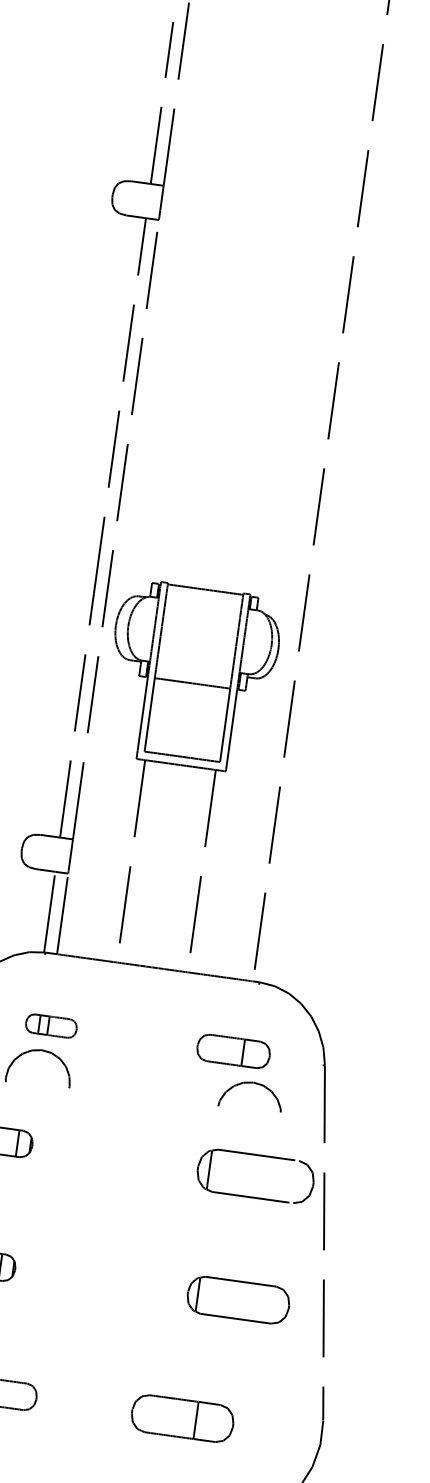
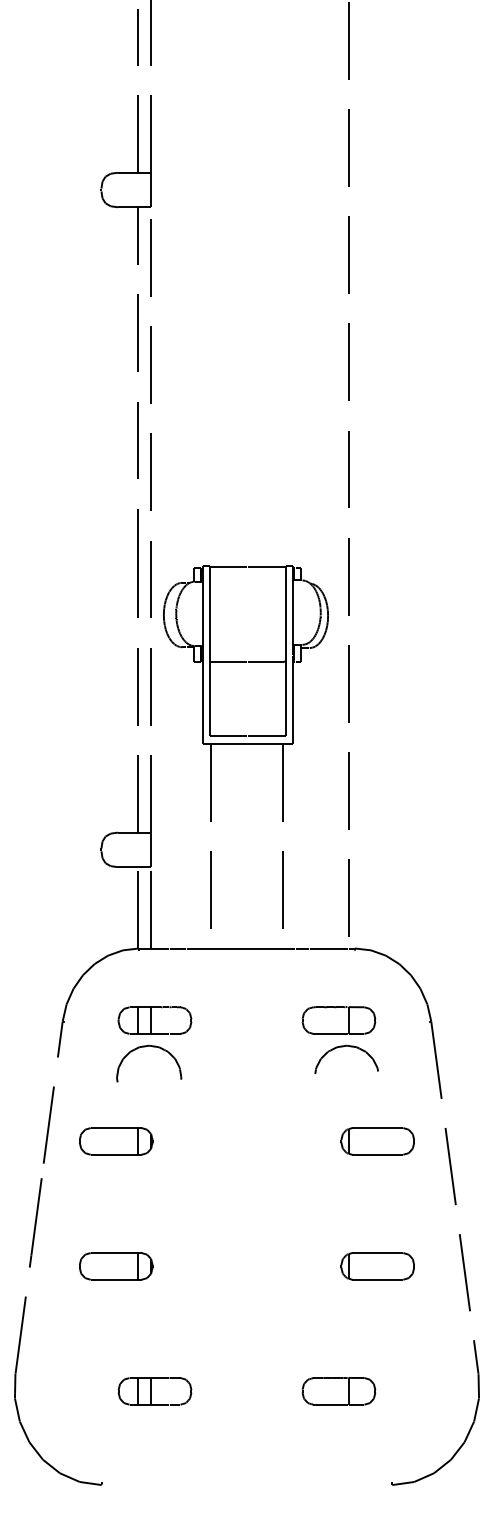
part: (50, 1025) -> (154, 1020), size x1.43
part: (249, 1083) -> (343, 1047), moved
part: (255, 1176) -> (377, 1141), size x0.62
part: (237, 1300) -> (377, 1266), size x0.71
part: (182, 1418) -> (338, 1391), size x0.71

